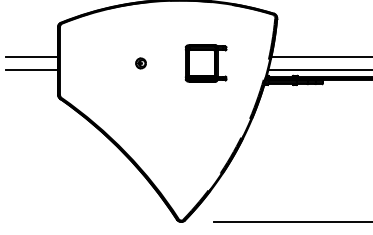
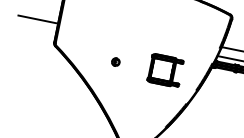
line: (31, 57) -> (39, 10), removed
part: (140, 63) -> (115, 62), moved
part: (205, 63) -> (165, 70), moved

